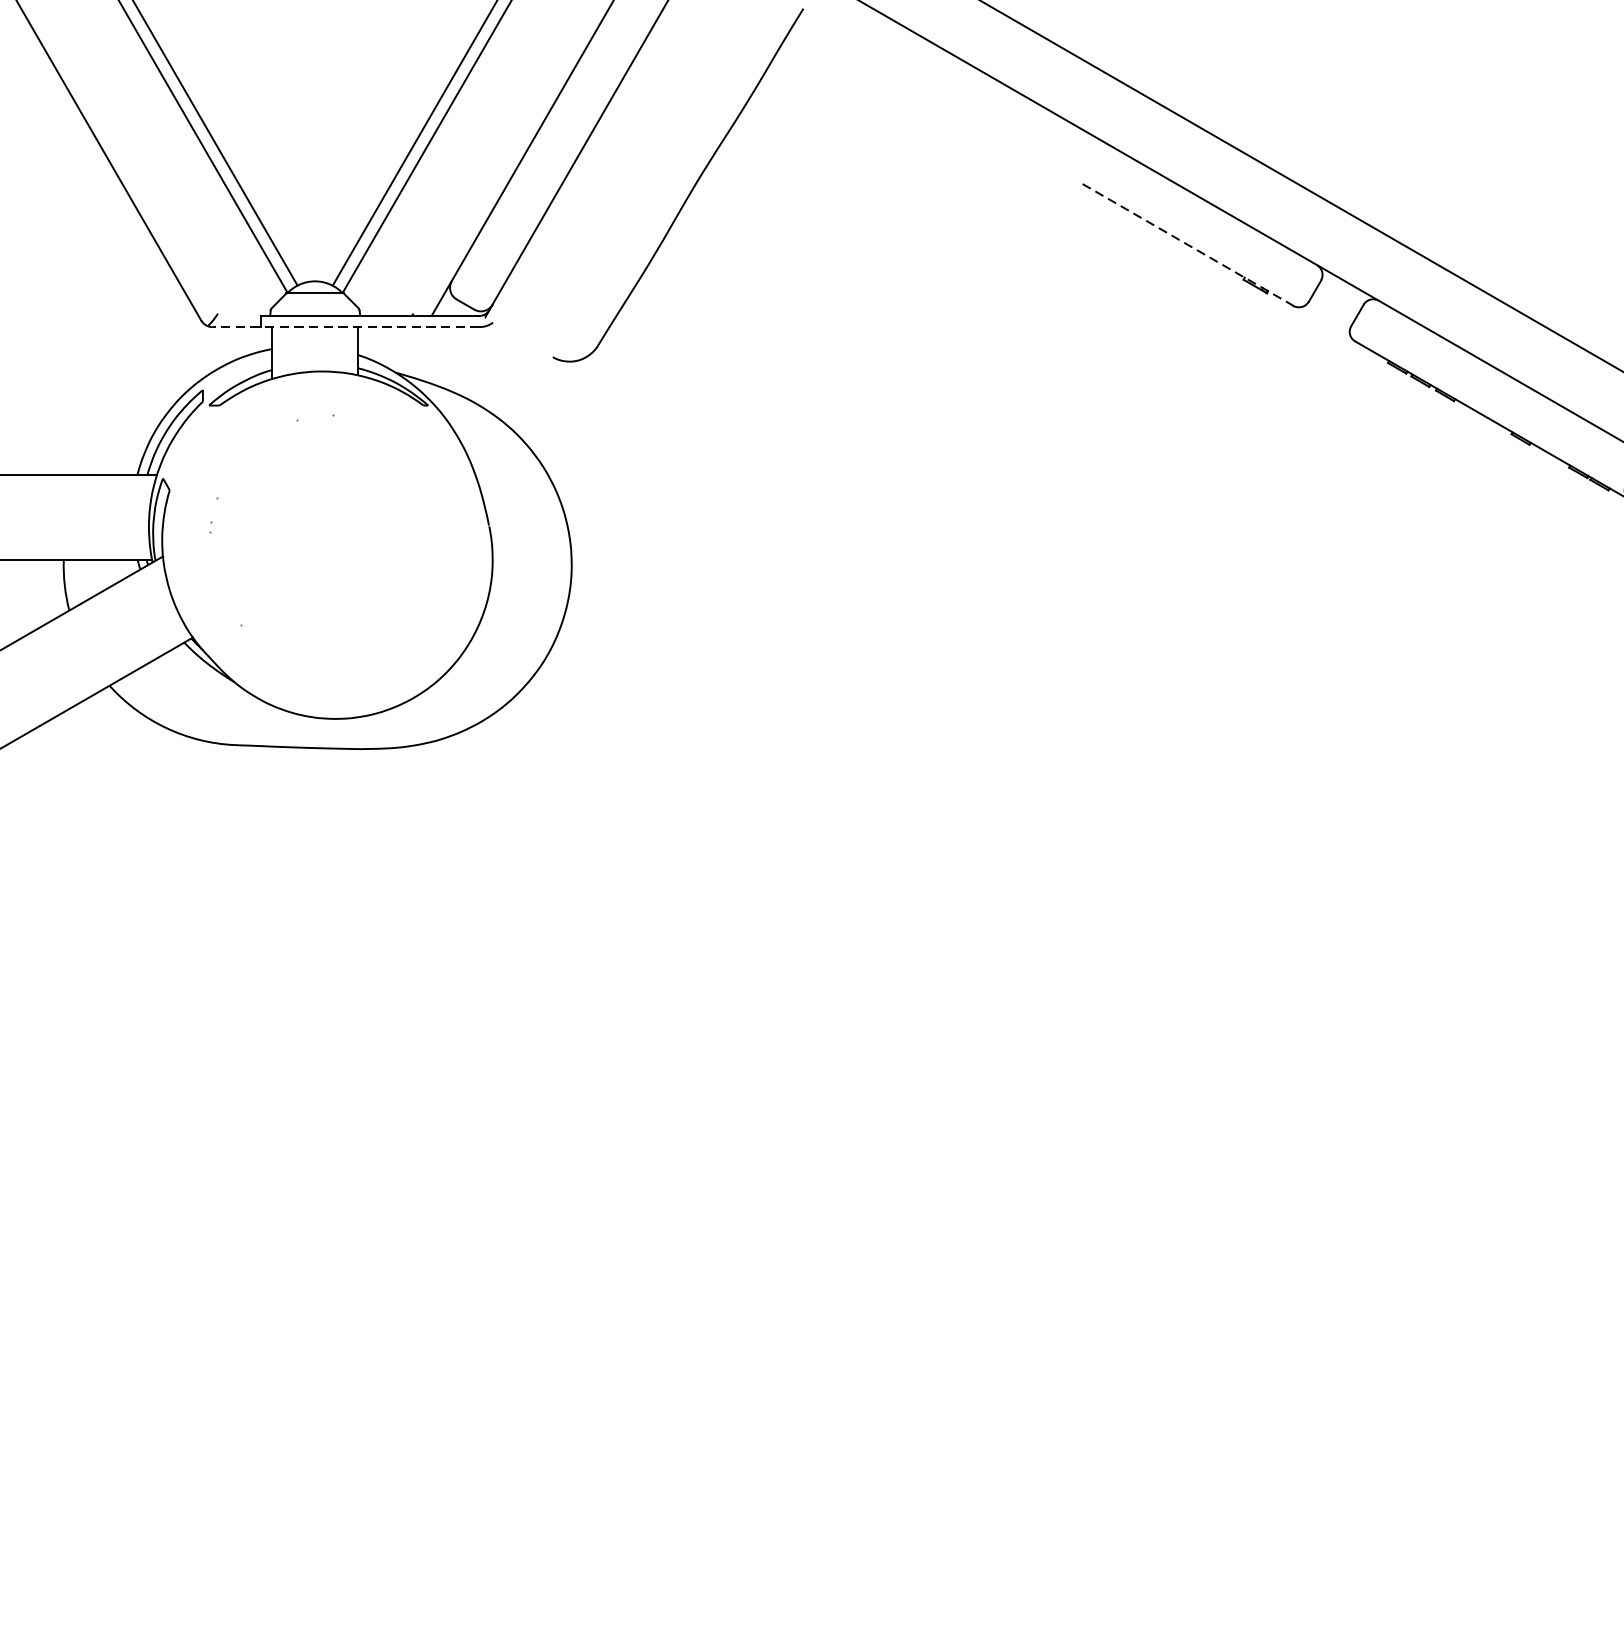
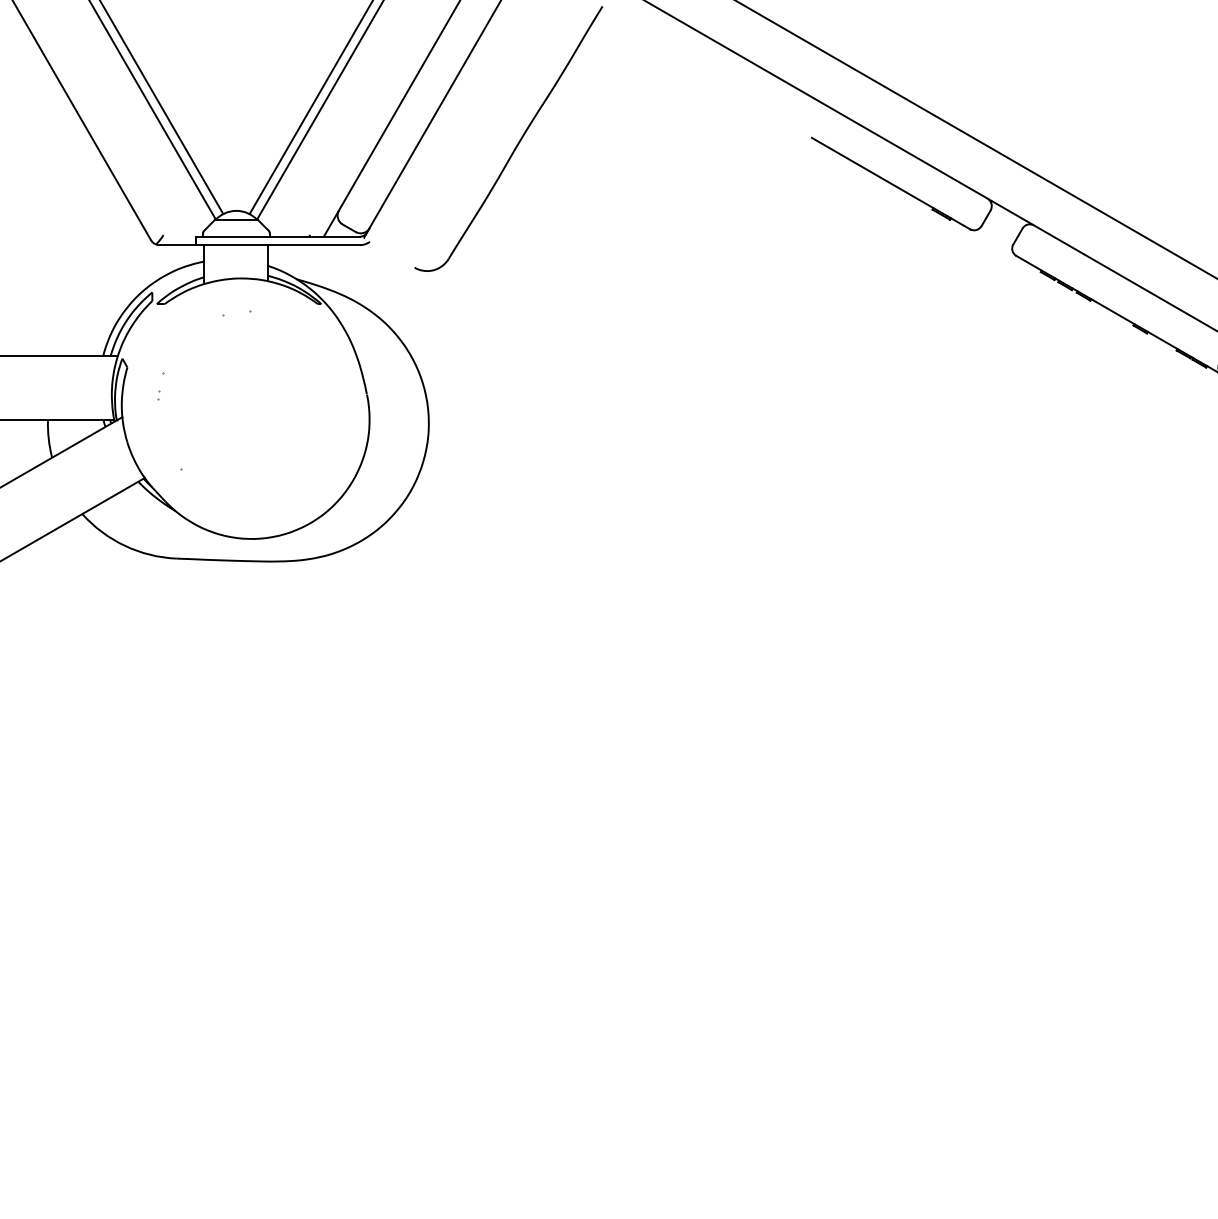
line: (1188, 244) -> (891, 183), dashed -> solid
line: (345, 327) -> (259, 245), dashed -> solid

